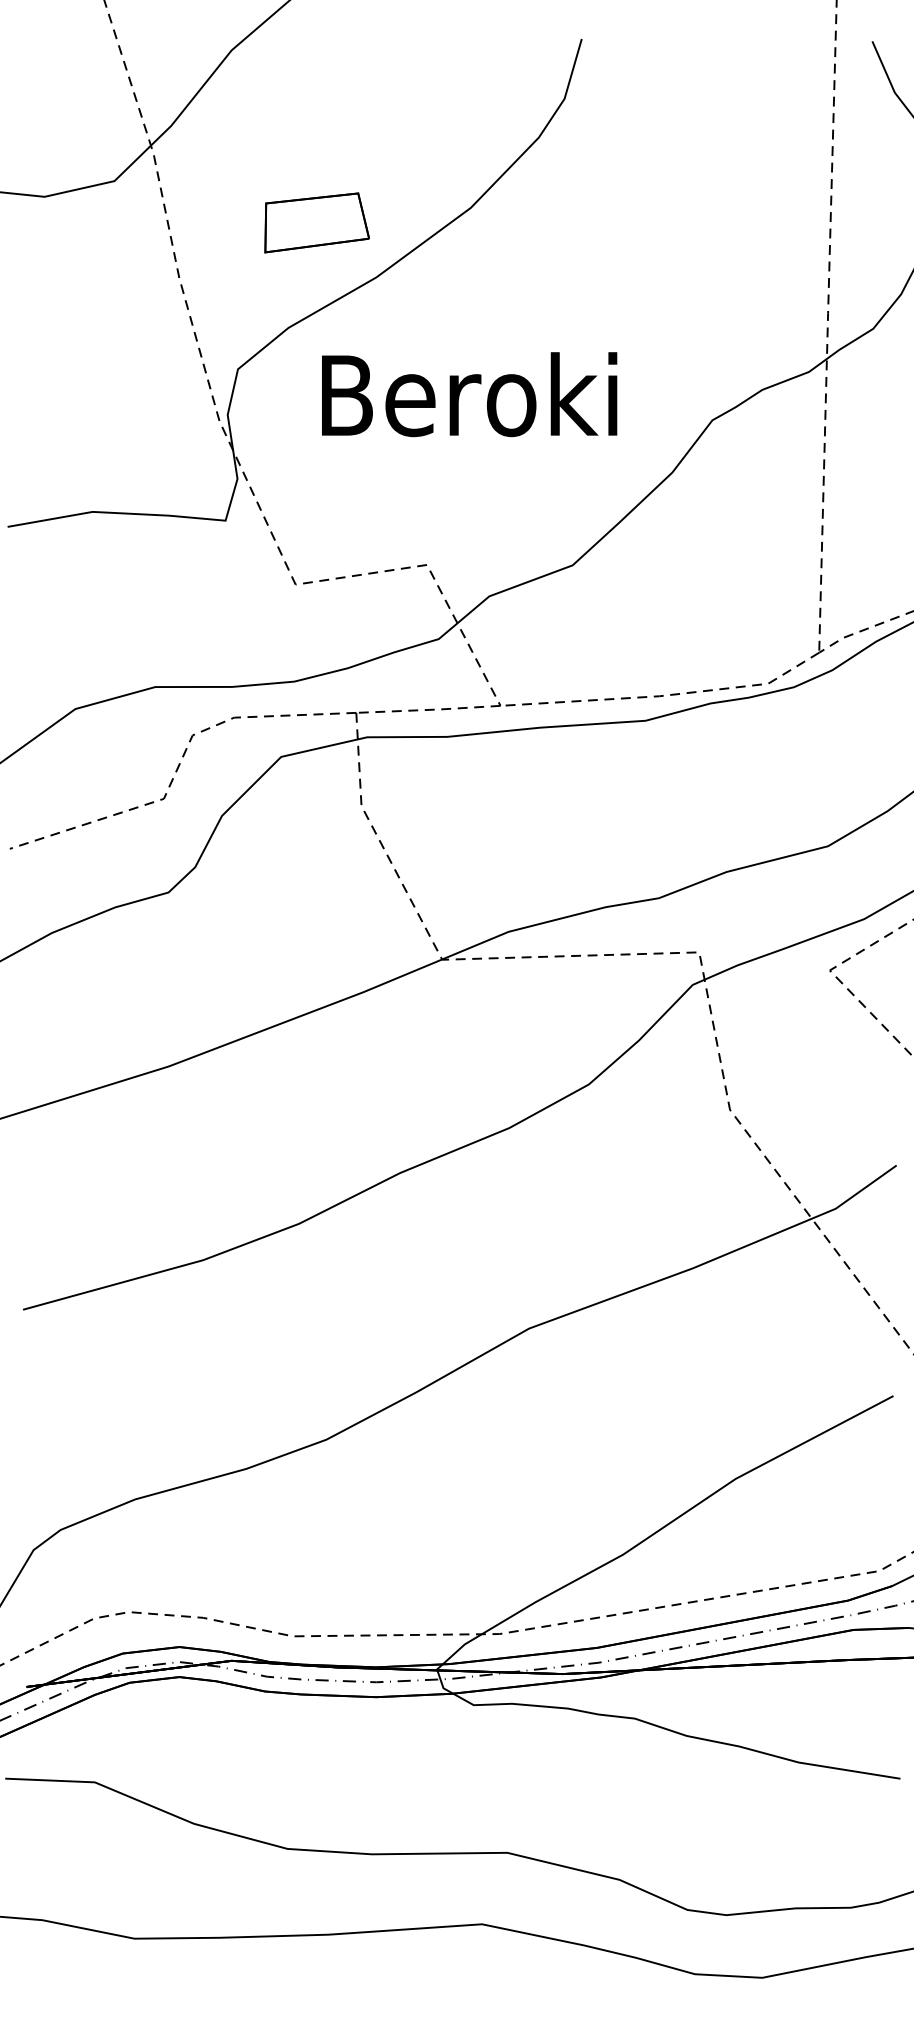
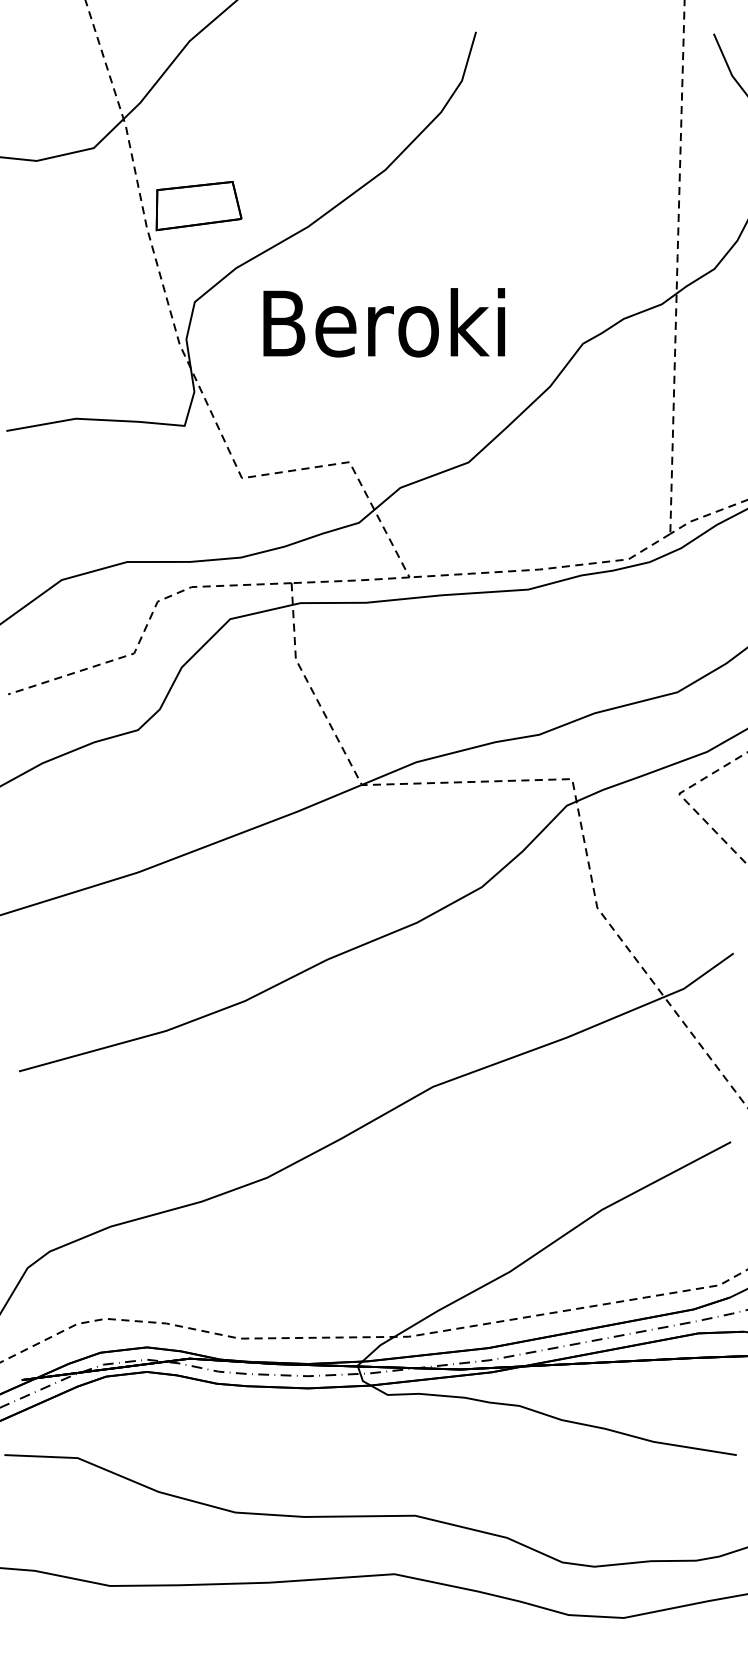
part: (316, 222) -> (198, 205), moved

